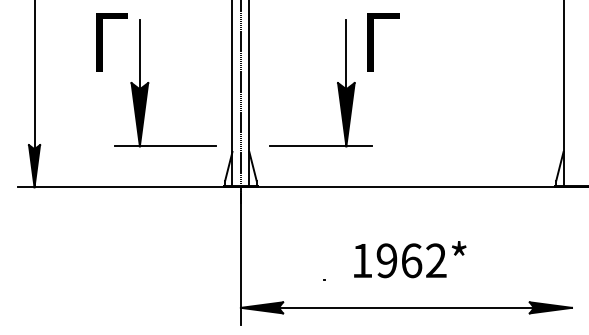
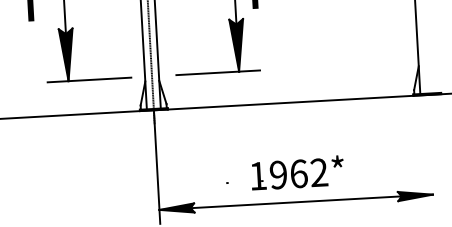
part: (410, 259) -> (297, 172), moved

